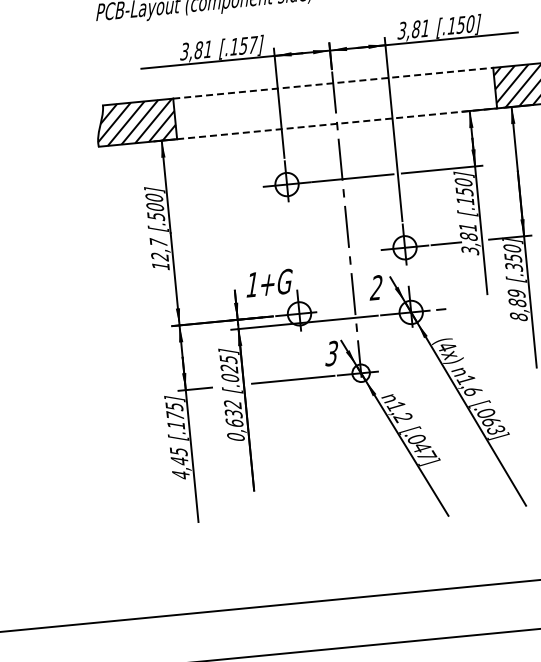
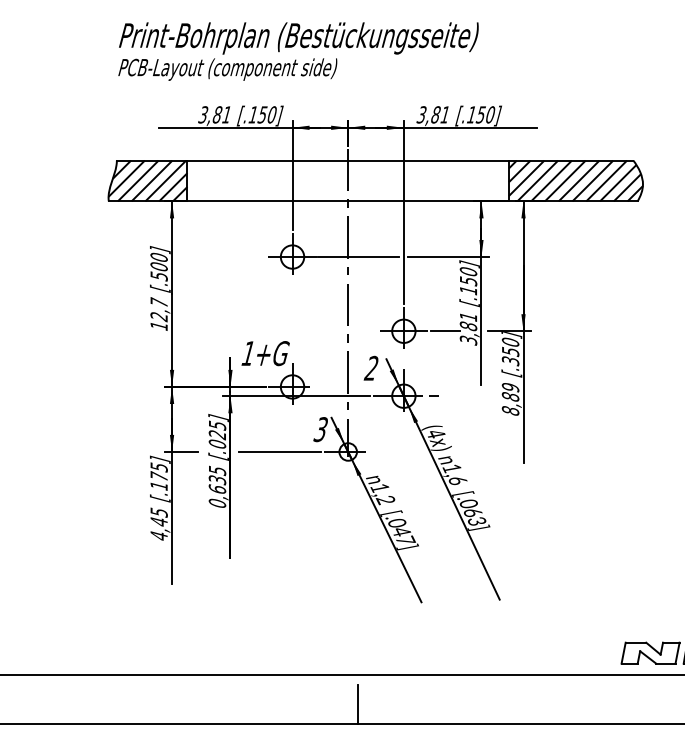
text: (253, 44) -> (272, 114), [.157] -> [.150]
line: (333, 83) -> (348, 160), dashed -> solid
line: (337, 123) -> (348, 201), dashed -> solid
text: (232, 404) -> (217, 470), 0,632 -> 0,635
line: (394, 622) -> (357, 703), added

